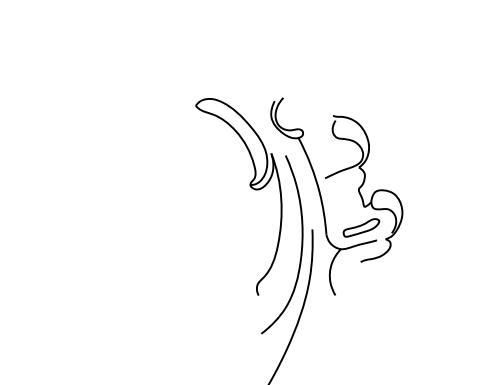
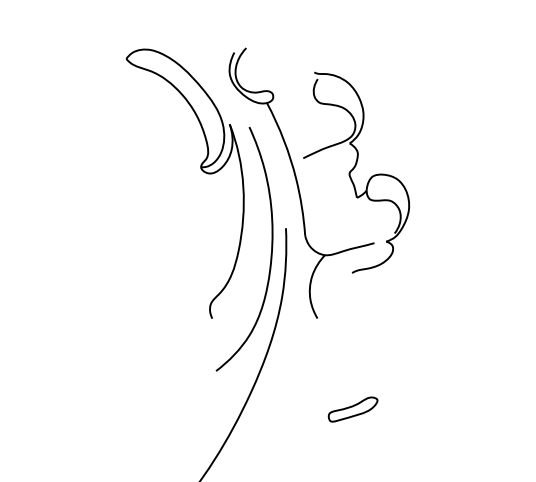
part: (361, 227) -> (353, 408), moved

